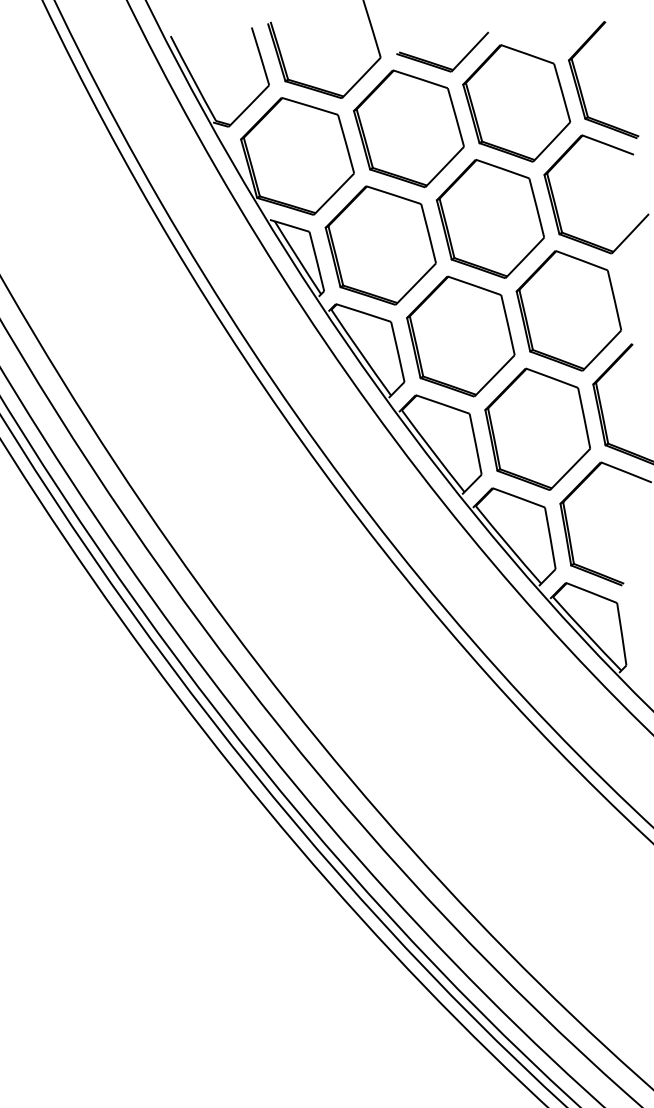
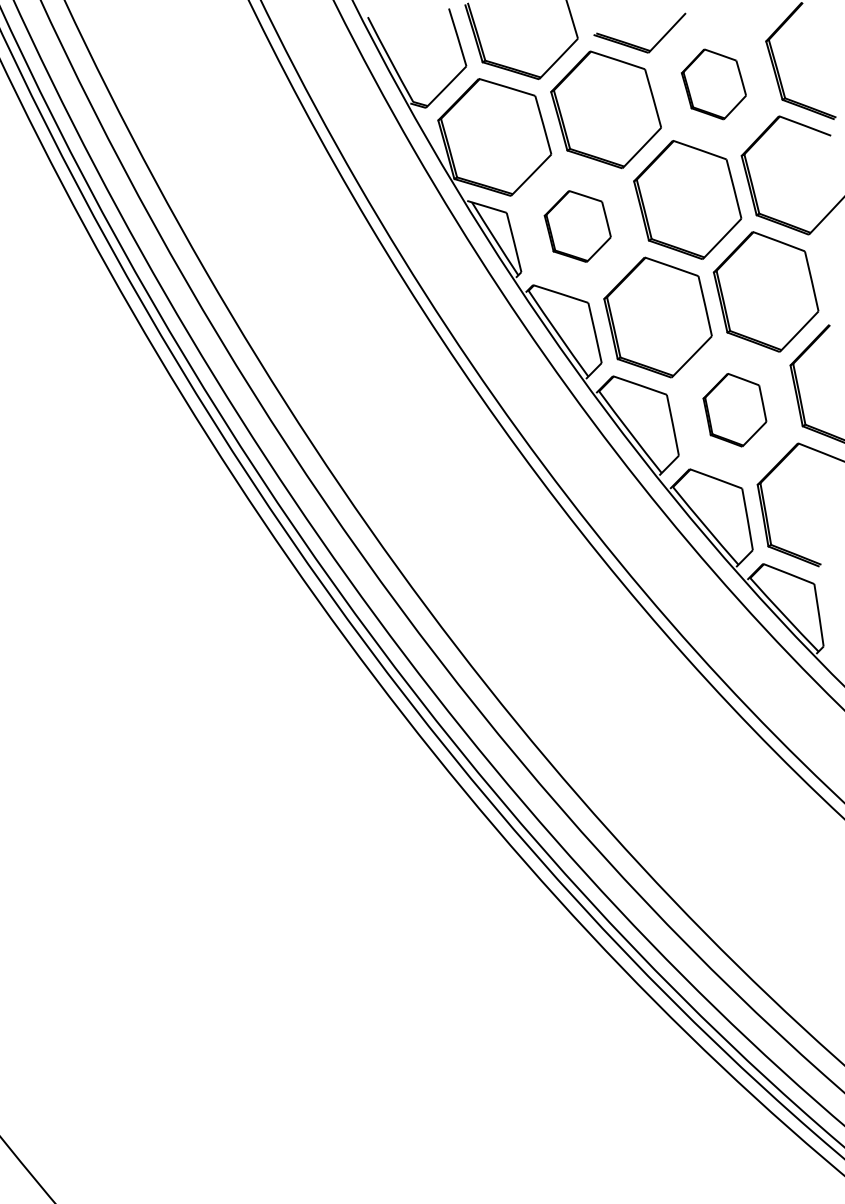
part: (516, 103) -> (713, 84), size x0.6
part: (380, 245) -> (577, 226), size x0.6
part: (537, 428) -> (734, 409), size x0.6

